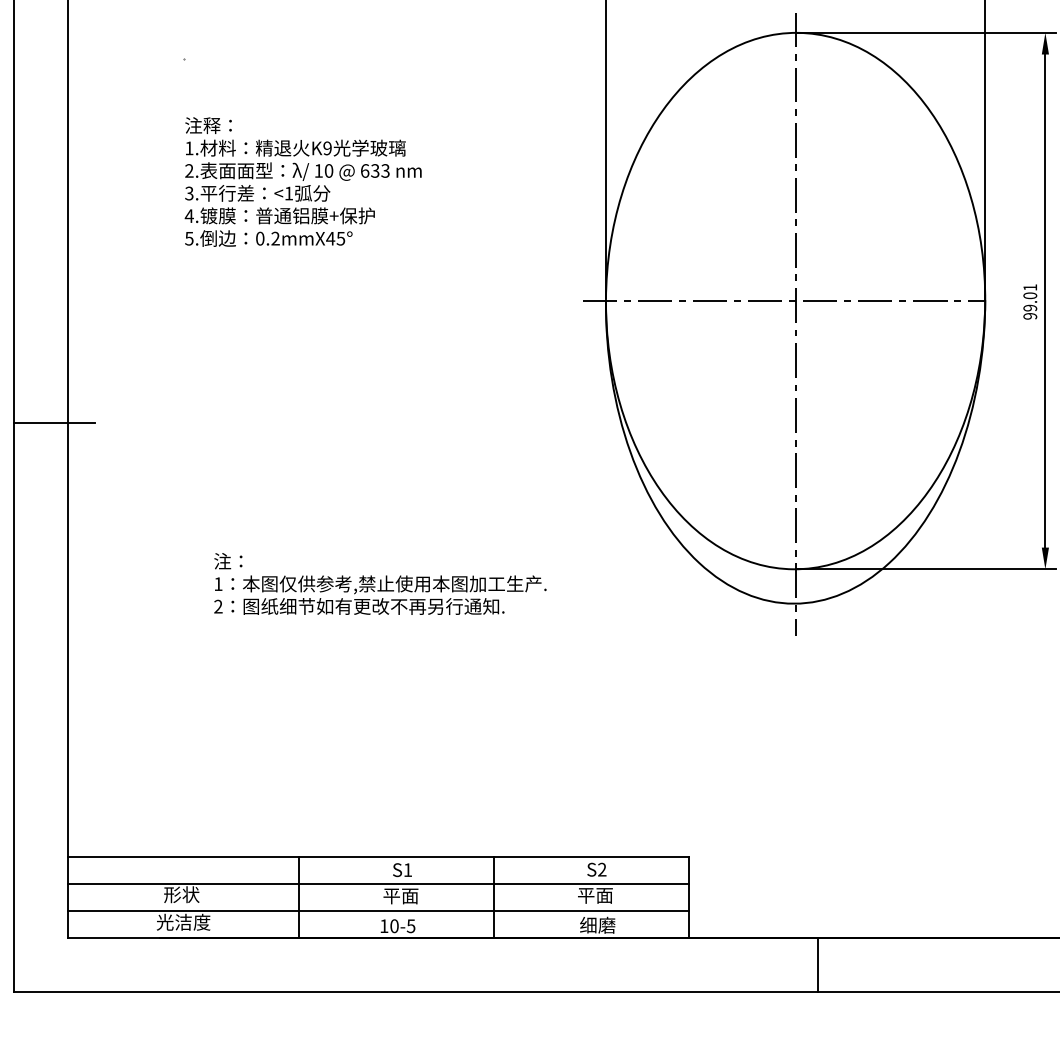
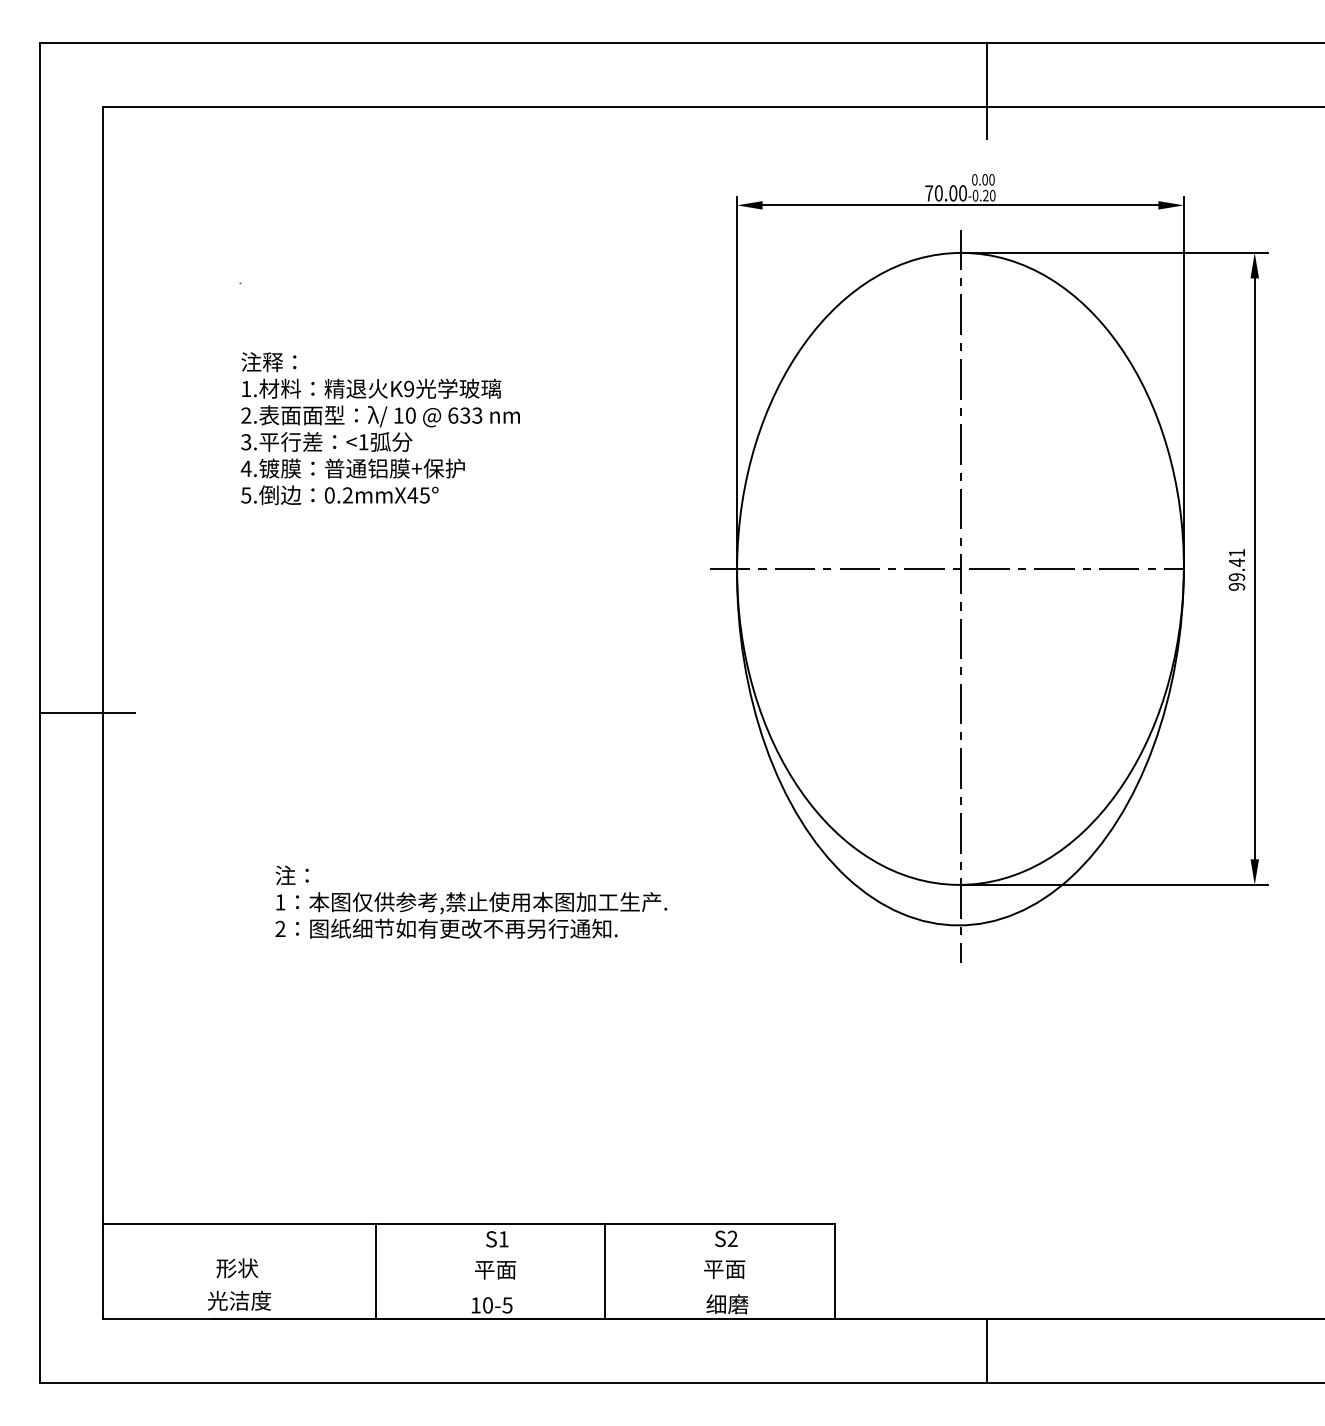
text: (1029, 295) -> (1236, 562), 99.01 -> 99.41
line: (378, 883) -> (469, 1255), removed
line: (378, 911) -> (469, 1287), removed

